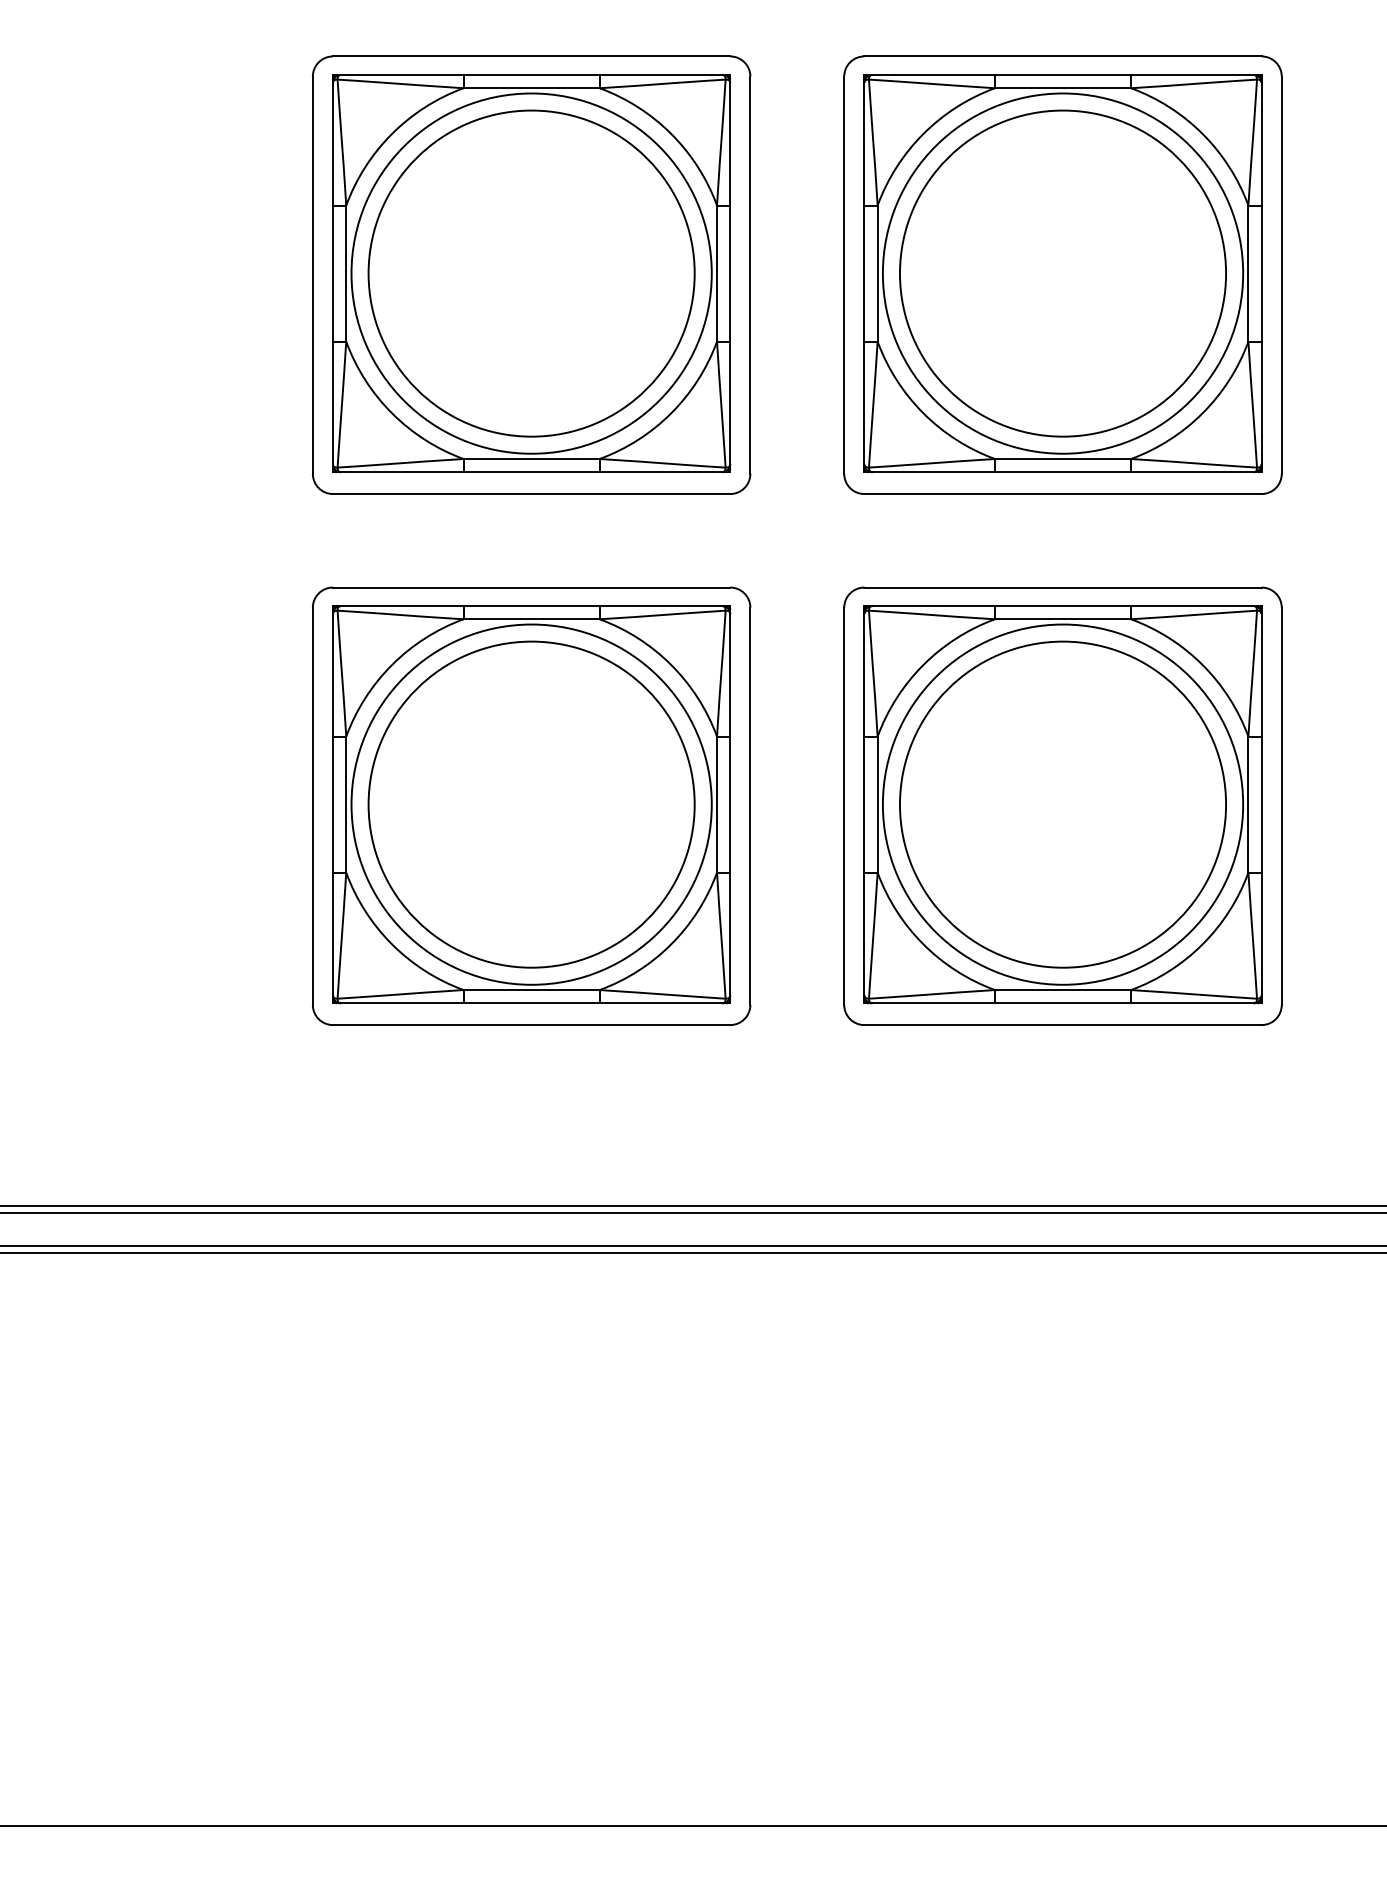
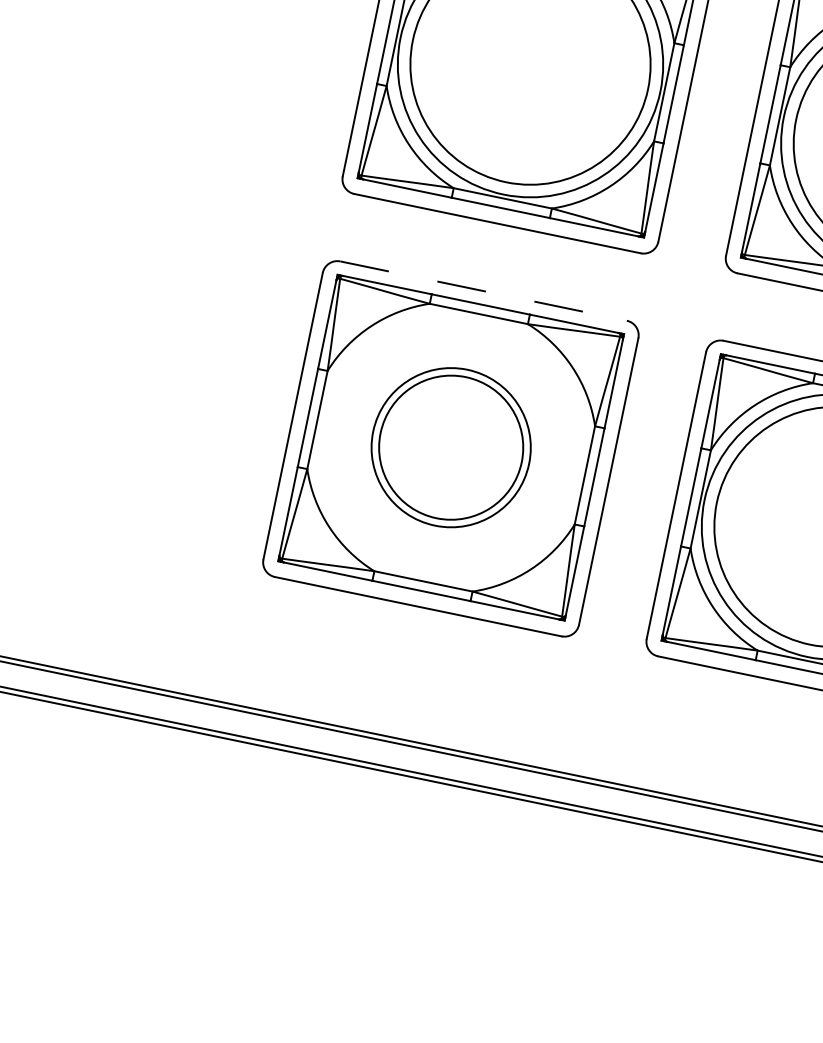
line: (531, 587) -> (483, 291), solid -> dashed
circle: (531, 804) -> (451, 447), size x0.6
circle: (531, 804) -> (451, 447), size x0.6

